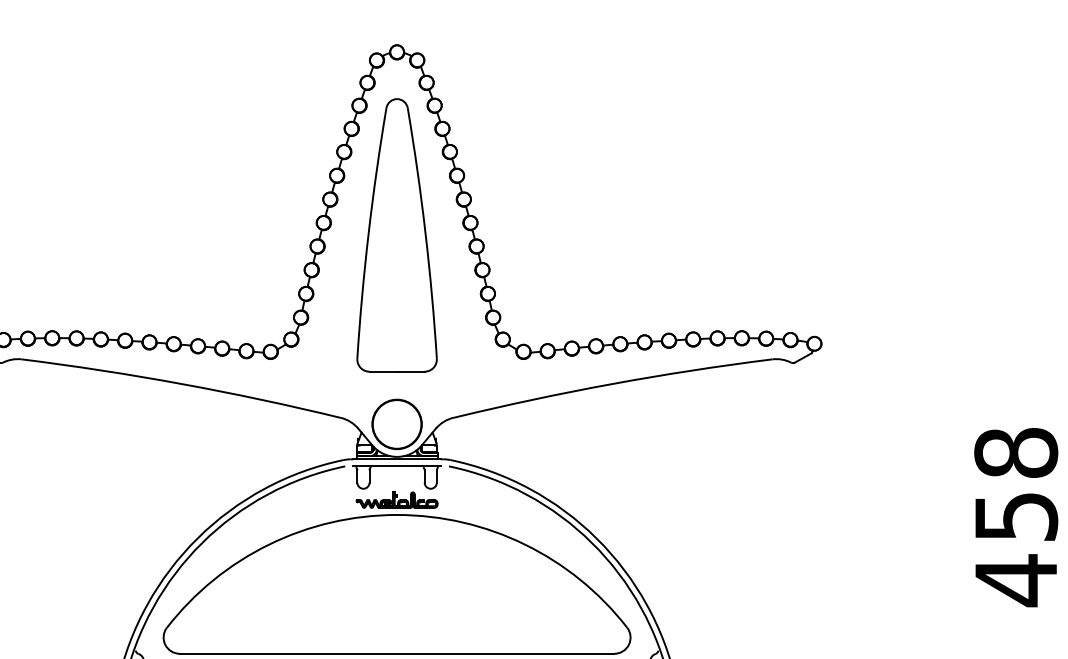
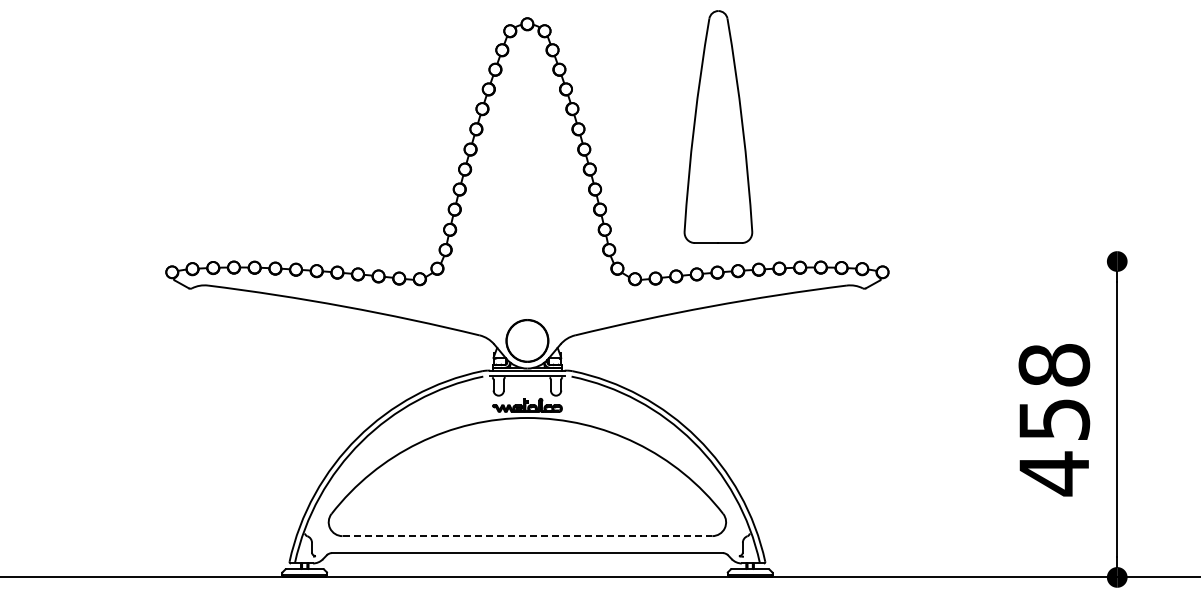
part: (397, 234) -> (718, 126), moved
line: (397, 654) -> (527, 536), solid -> dashed

